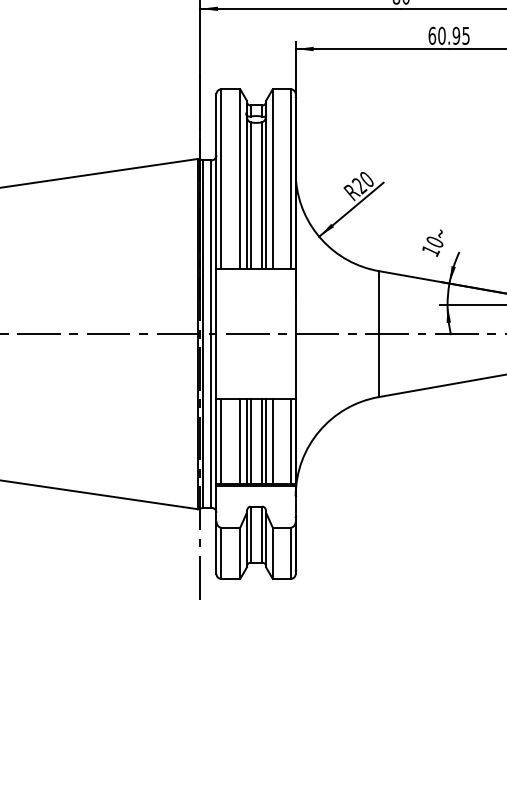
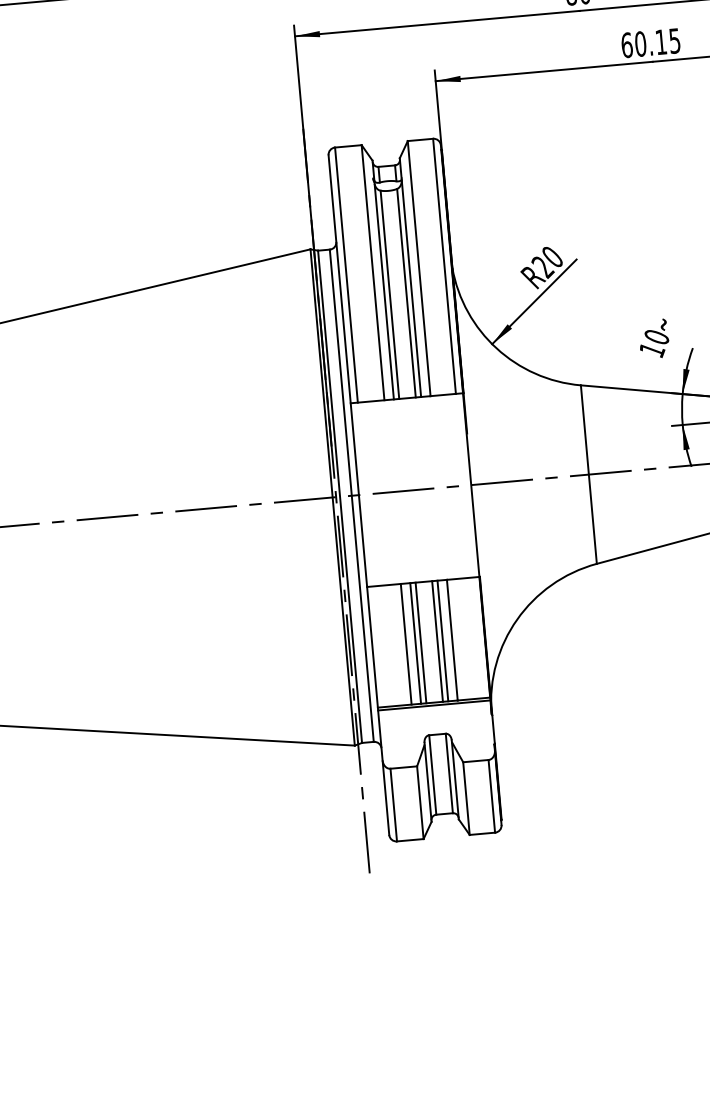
text: (456, 35) -> (661, 41), 60.95 -> 60.15
line: (221, 441) -> (379, 646), removed
line: (290, 441) -> (477, 637), removed

